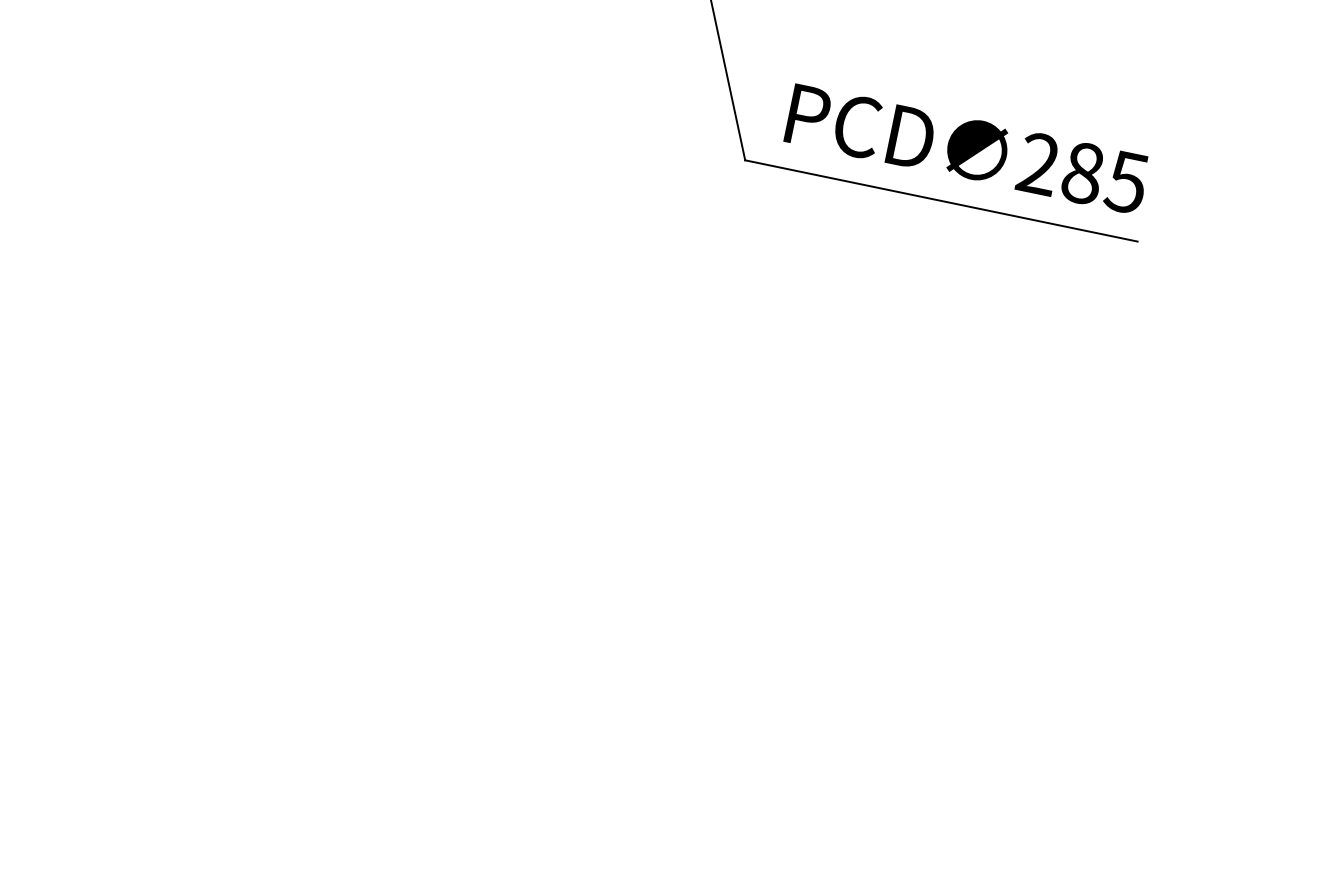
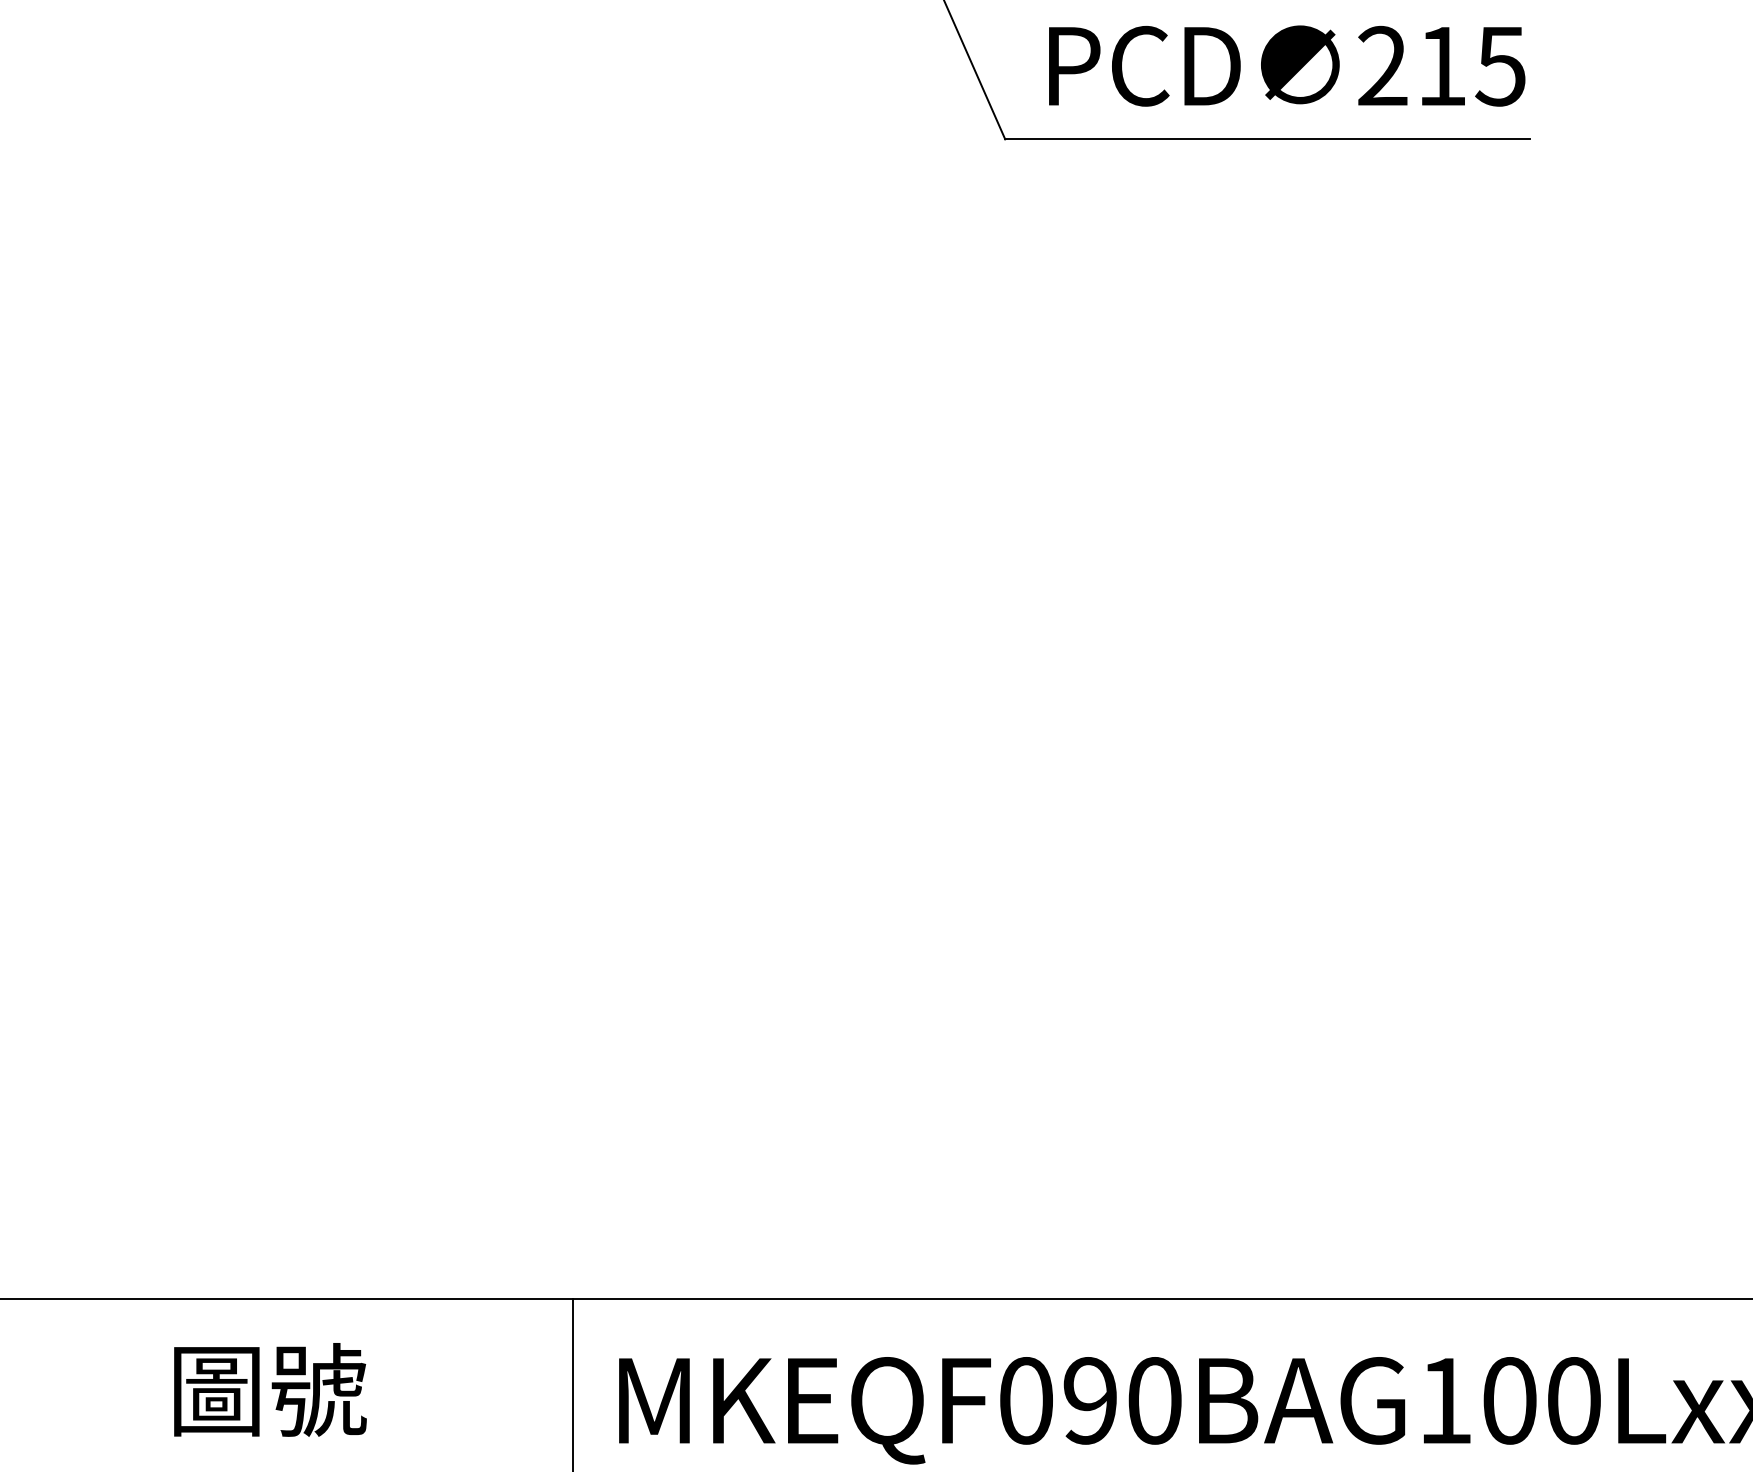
text: (1082, 173) -> (1441, 66), 285 -> 215

